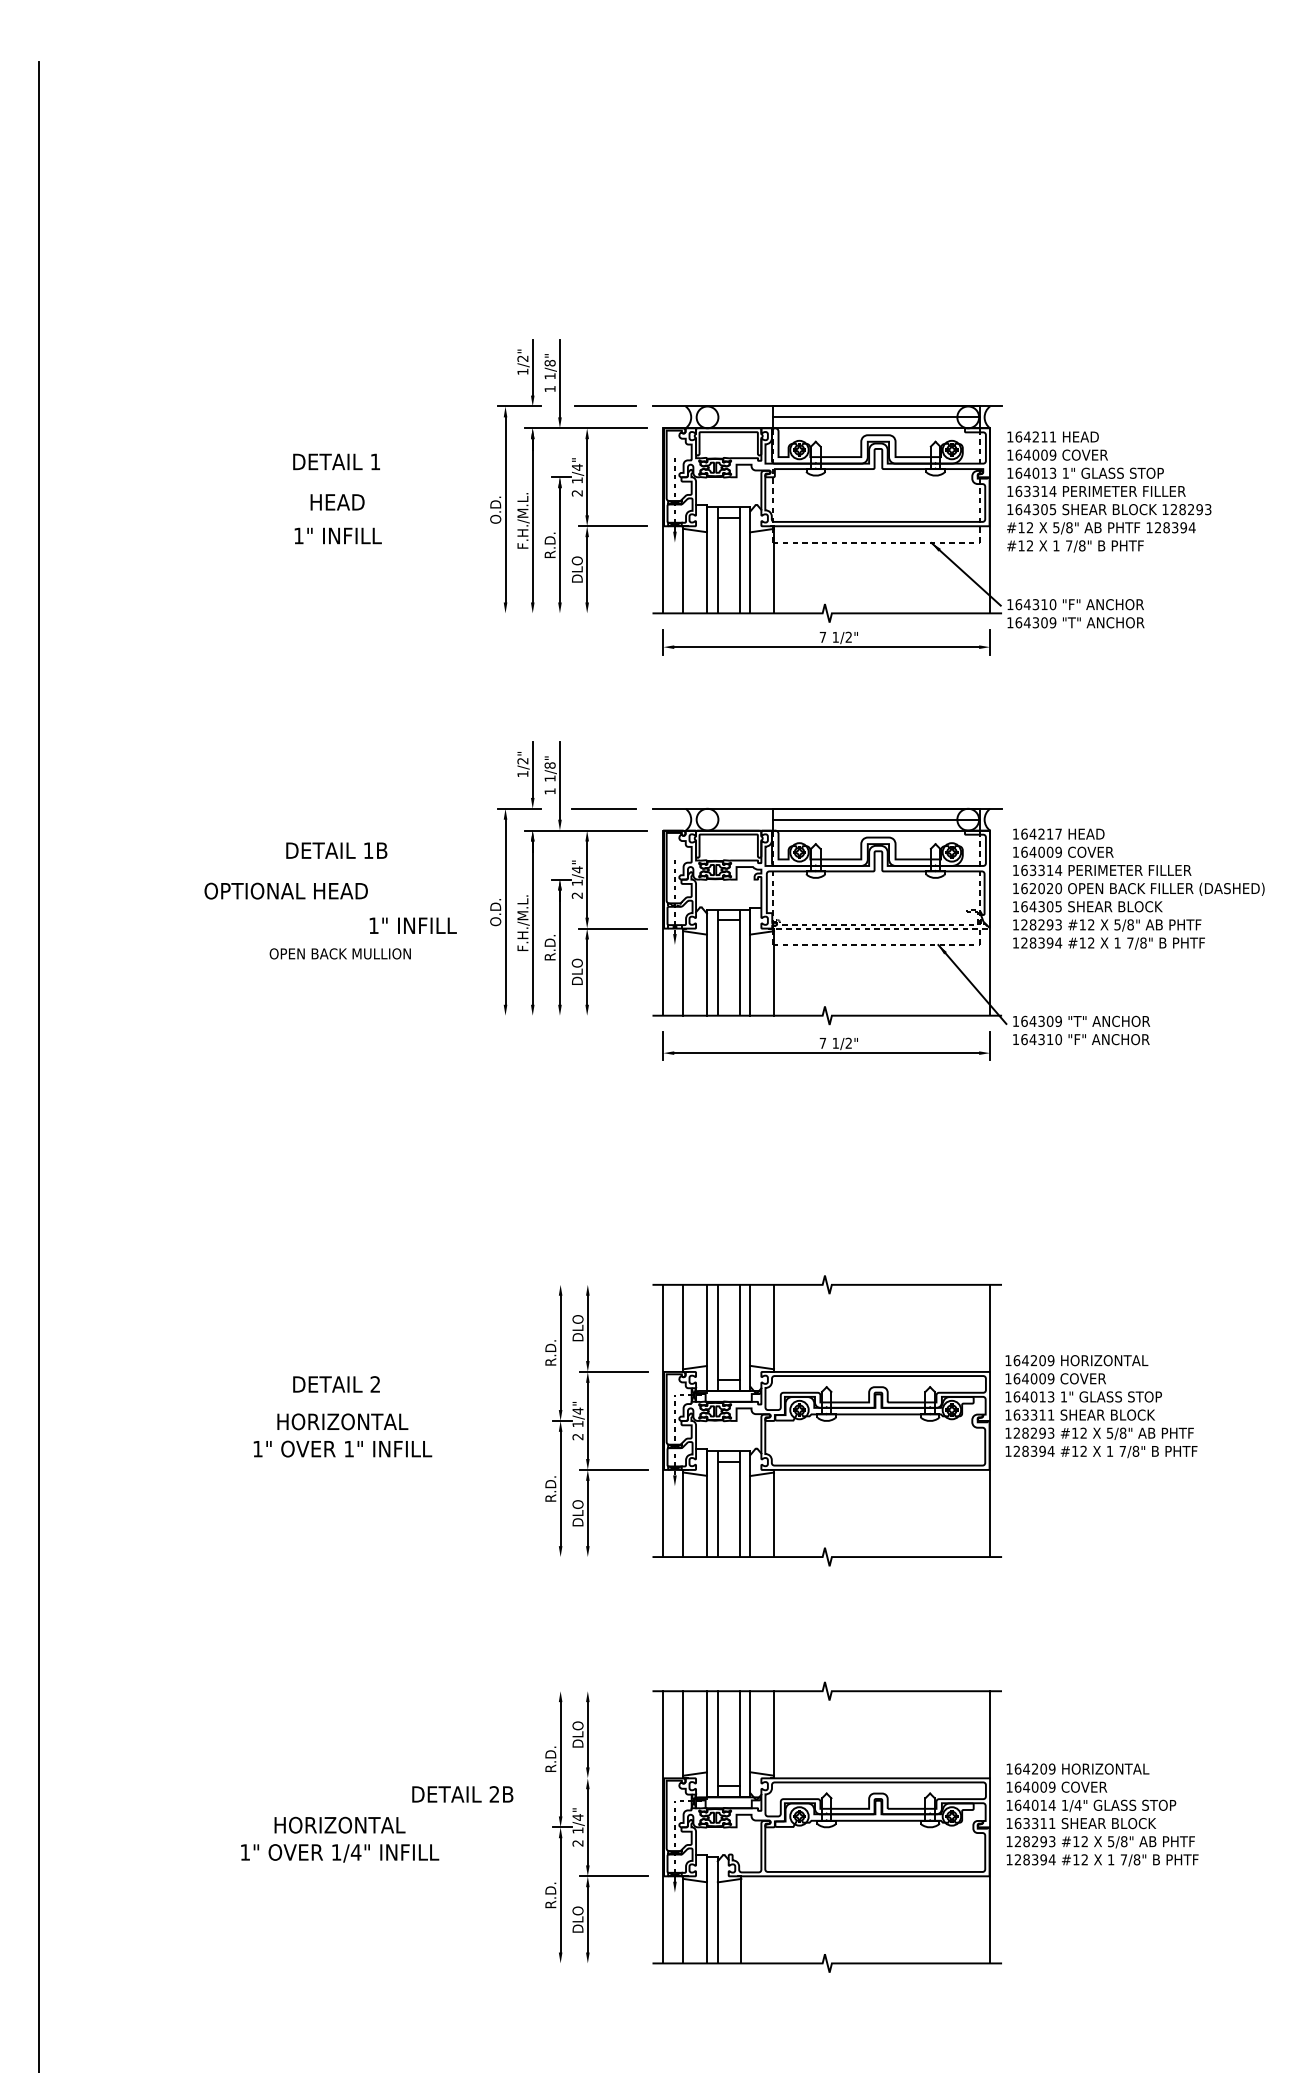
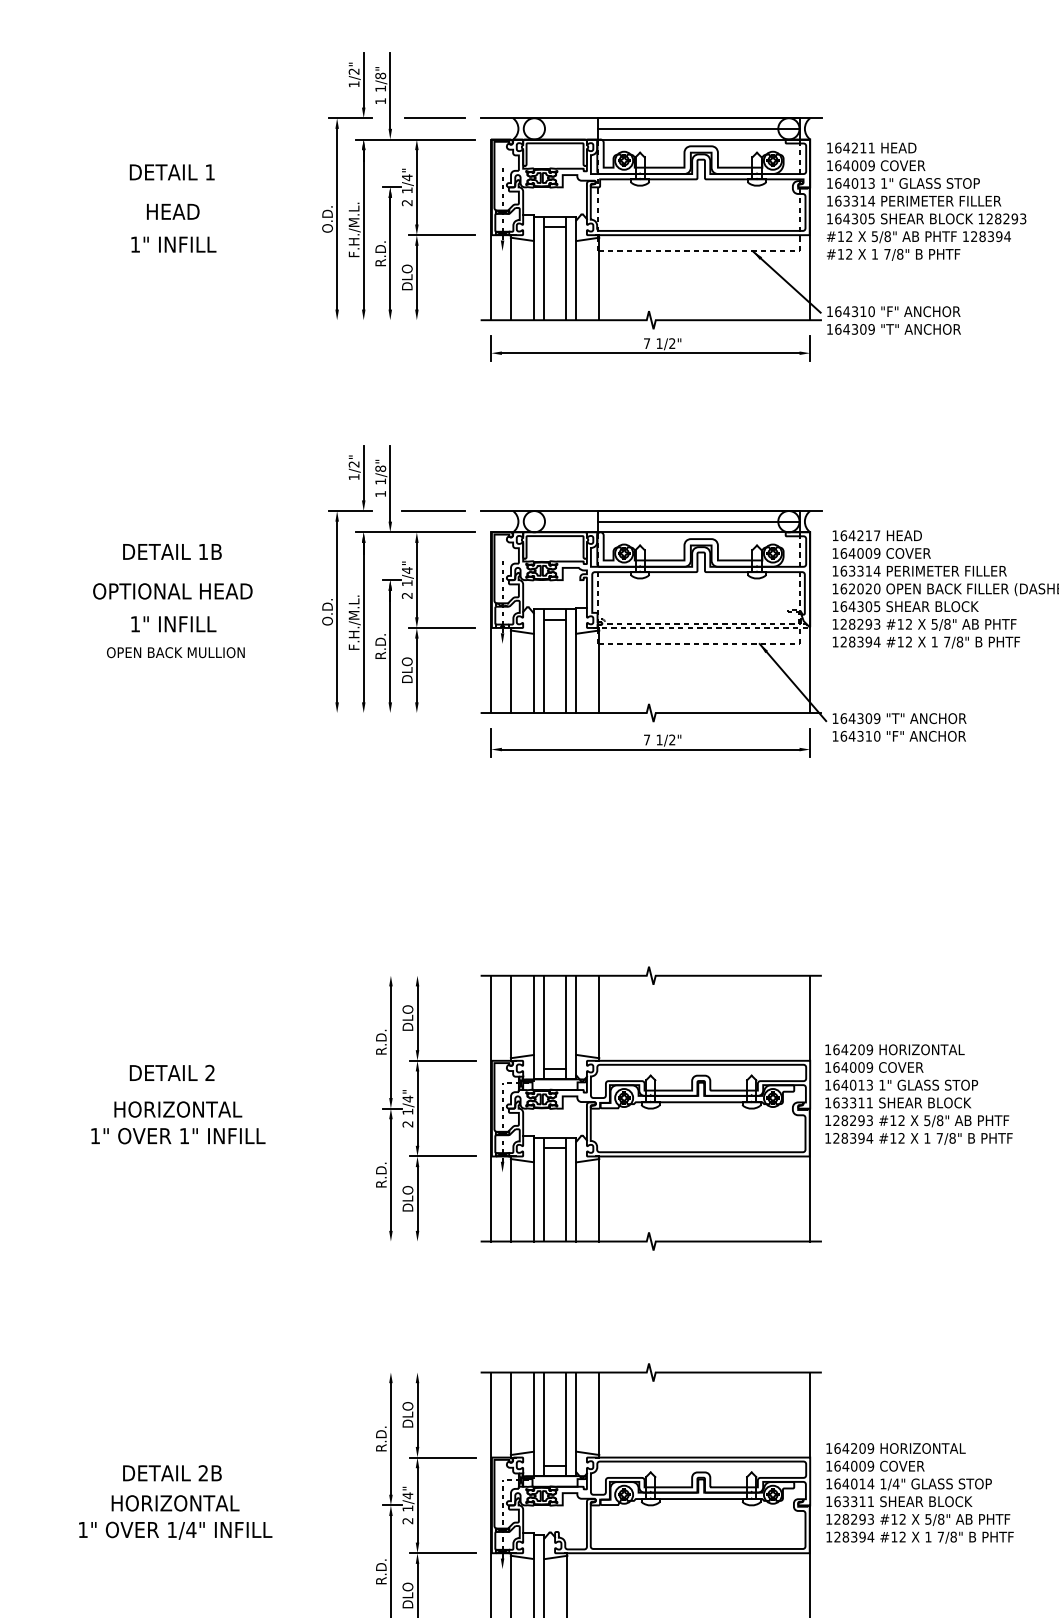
text: (285, 890) -> (172, 590), moved
text: (412, 925) -> (173, 623), moved
line: (613, 1778) -> (442, 1457), added
text: (462, 1794) -> (172, 1473), moved

